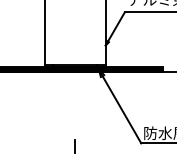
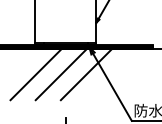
line: (45, 96) -> (36, 73), added
line: (70, 96) -> (61, 73), added
line: (95, 96) -> (86, 73), added

